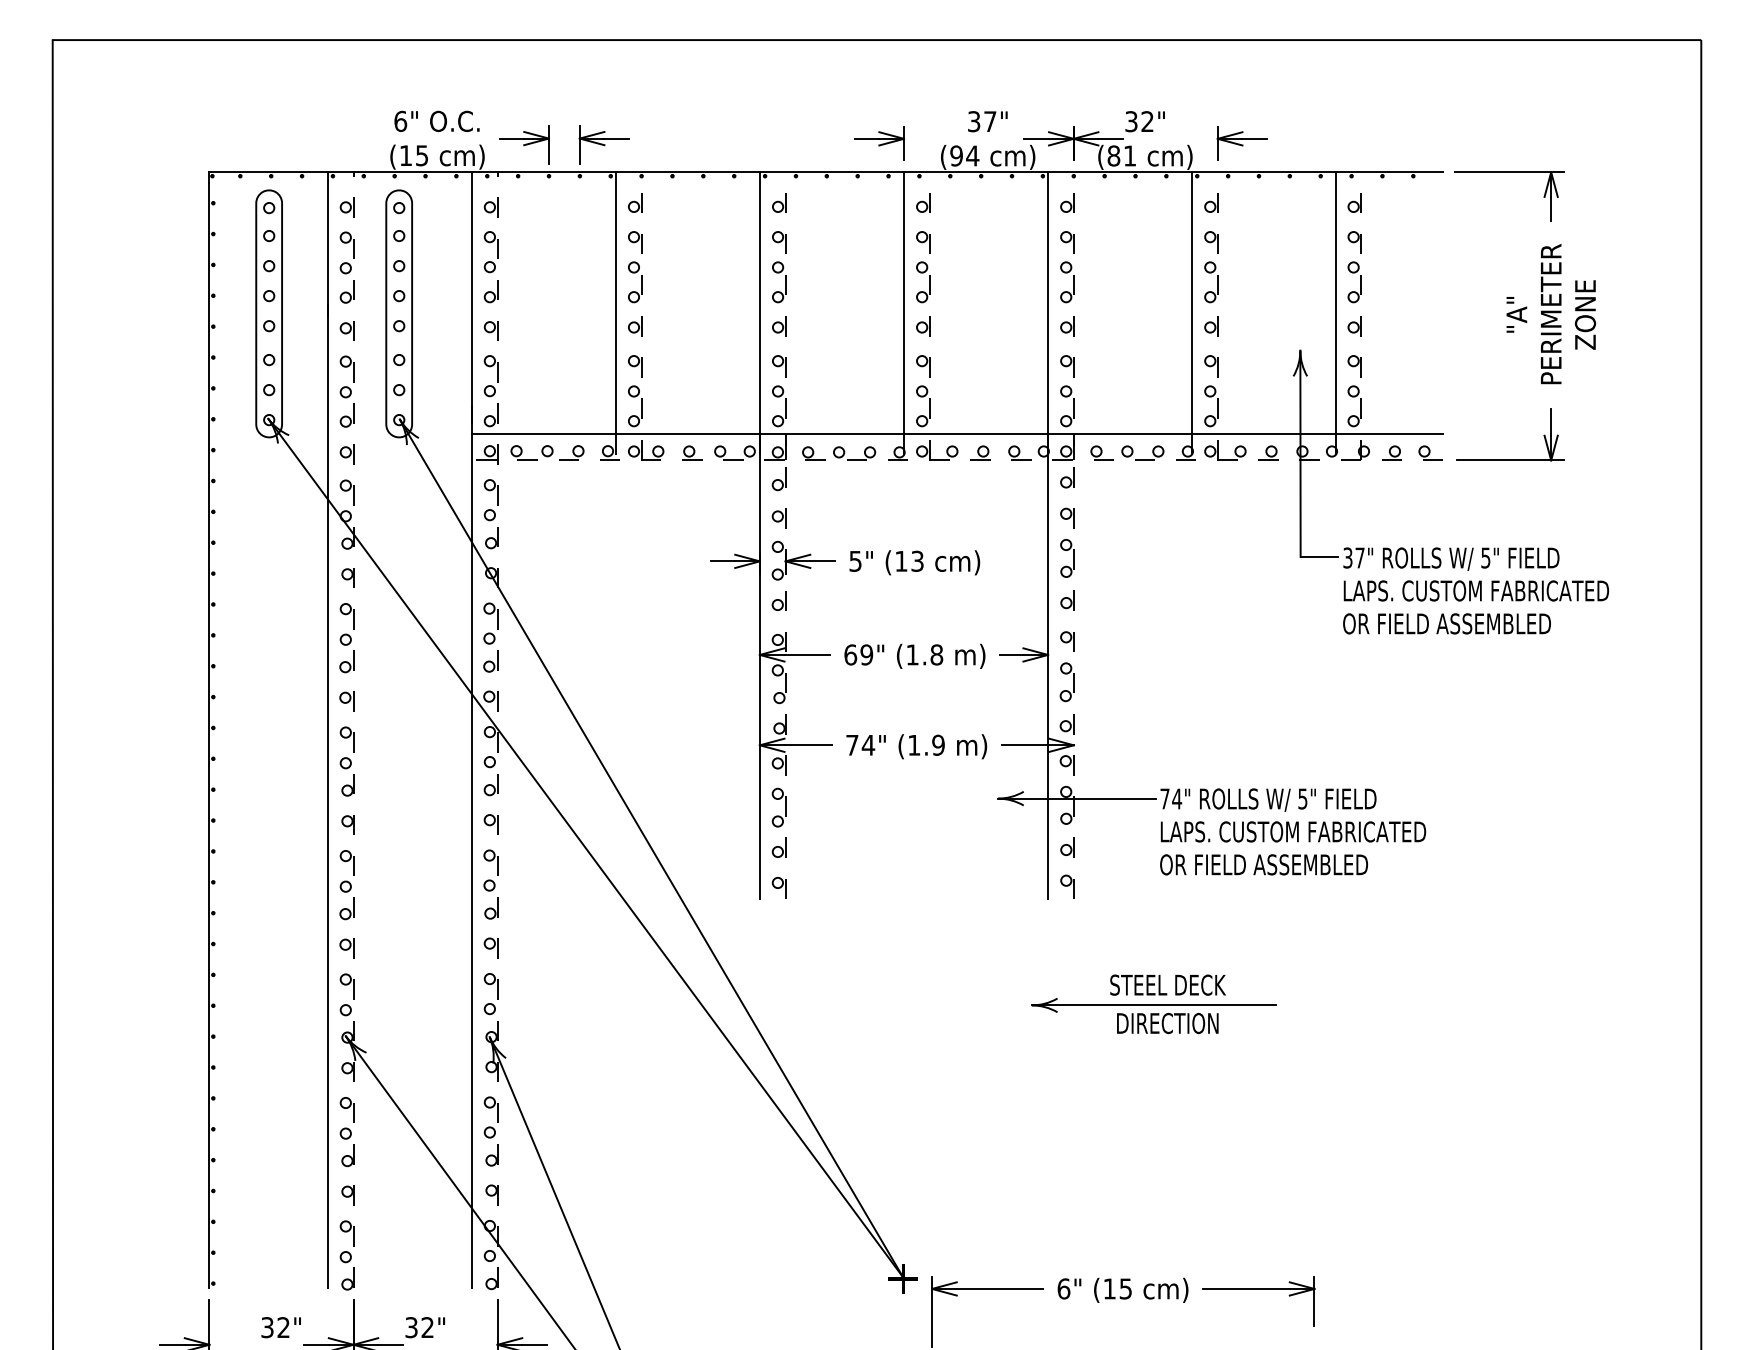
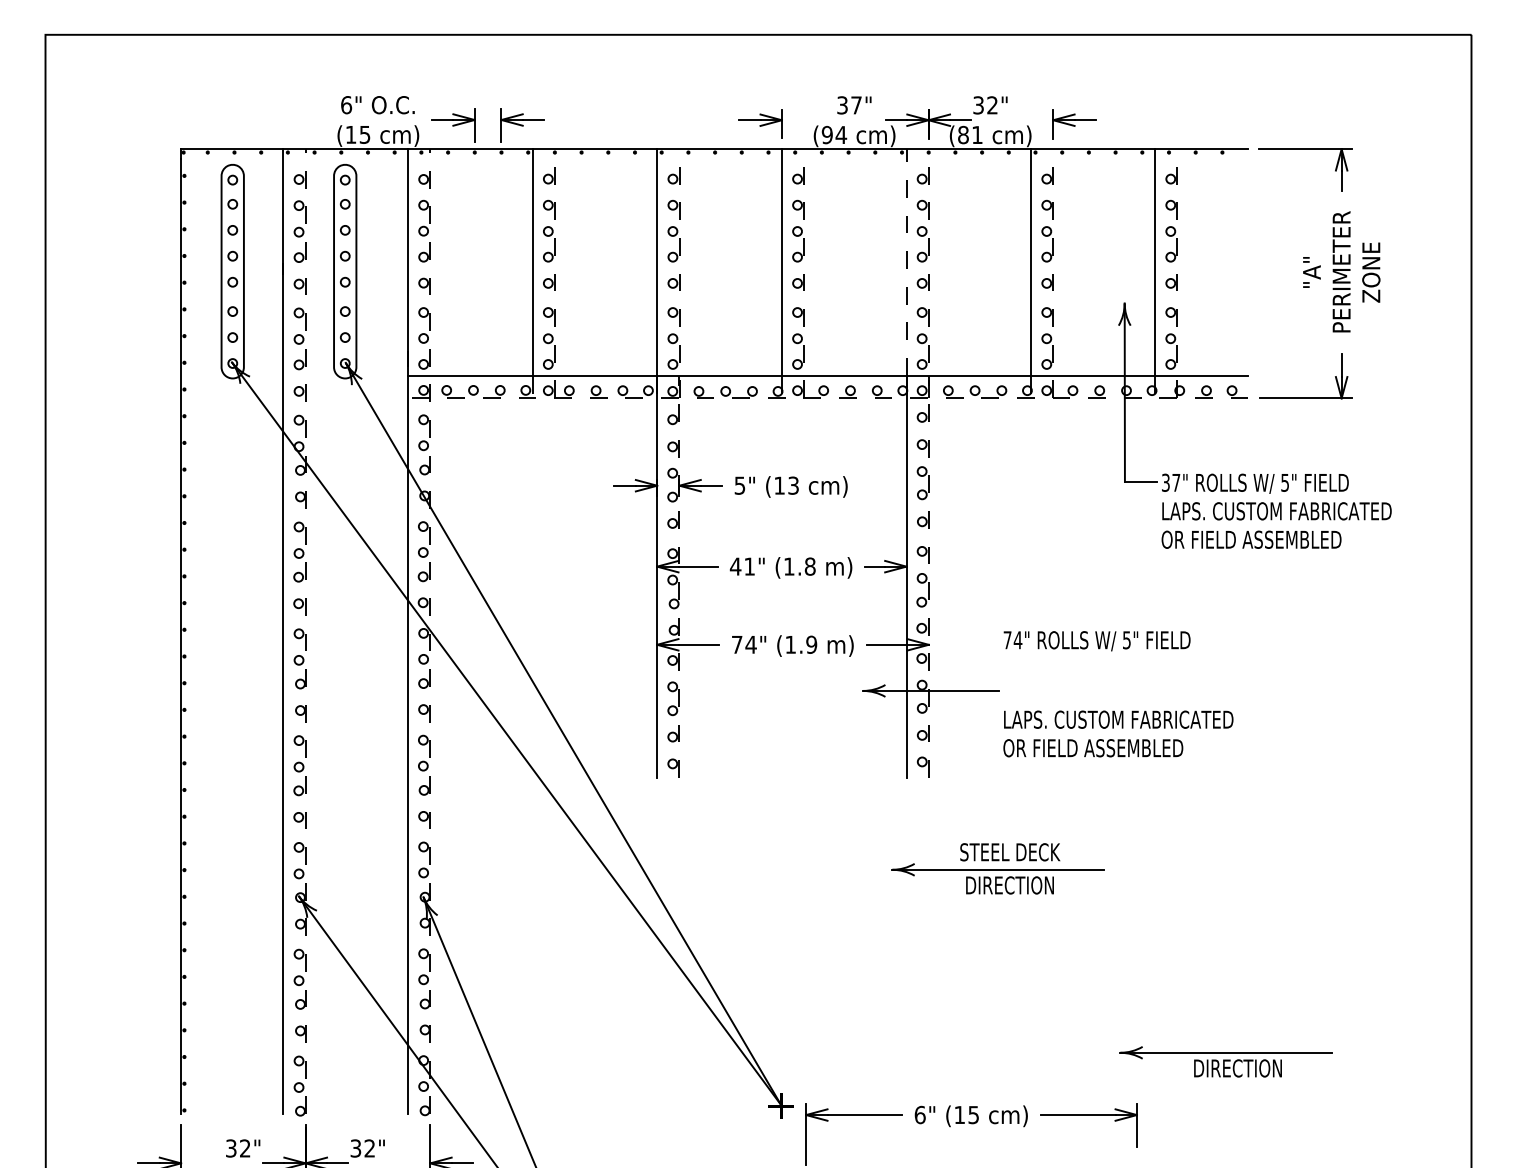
line: (1048, 303) -> (906, 262), solid -> dashed
text: (858, 654) -> (742, 566), 69" -> 41"
text: (1267, 800) -> (1096, 641), moved
part: (1416, 1227) -> (1225, 1061), added

